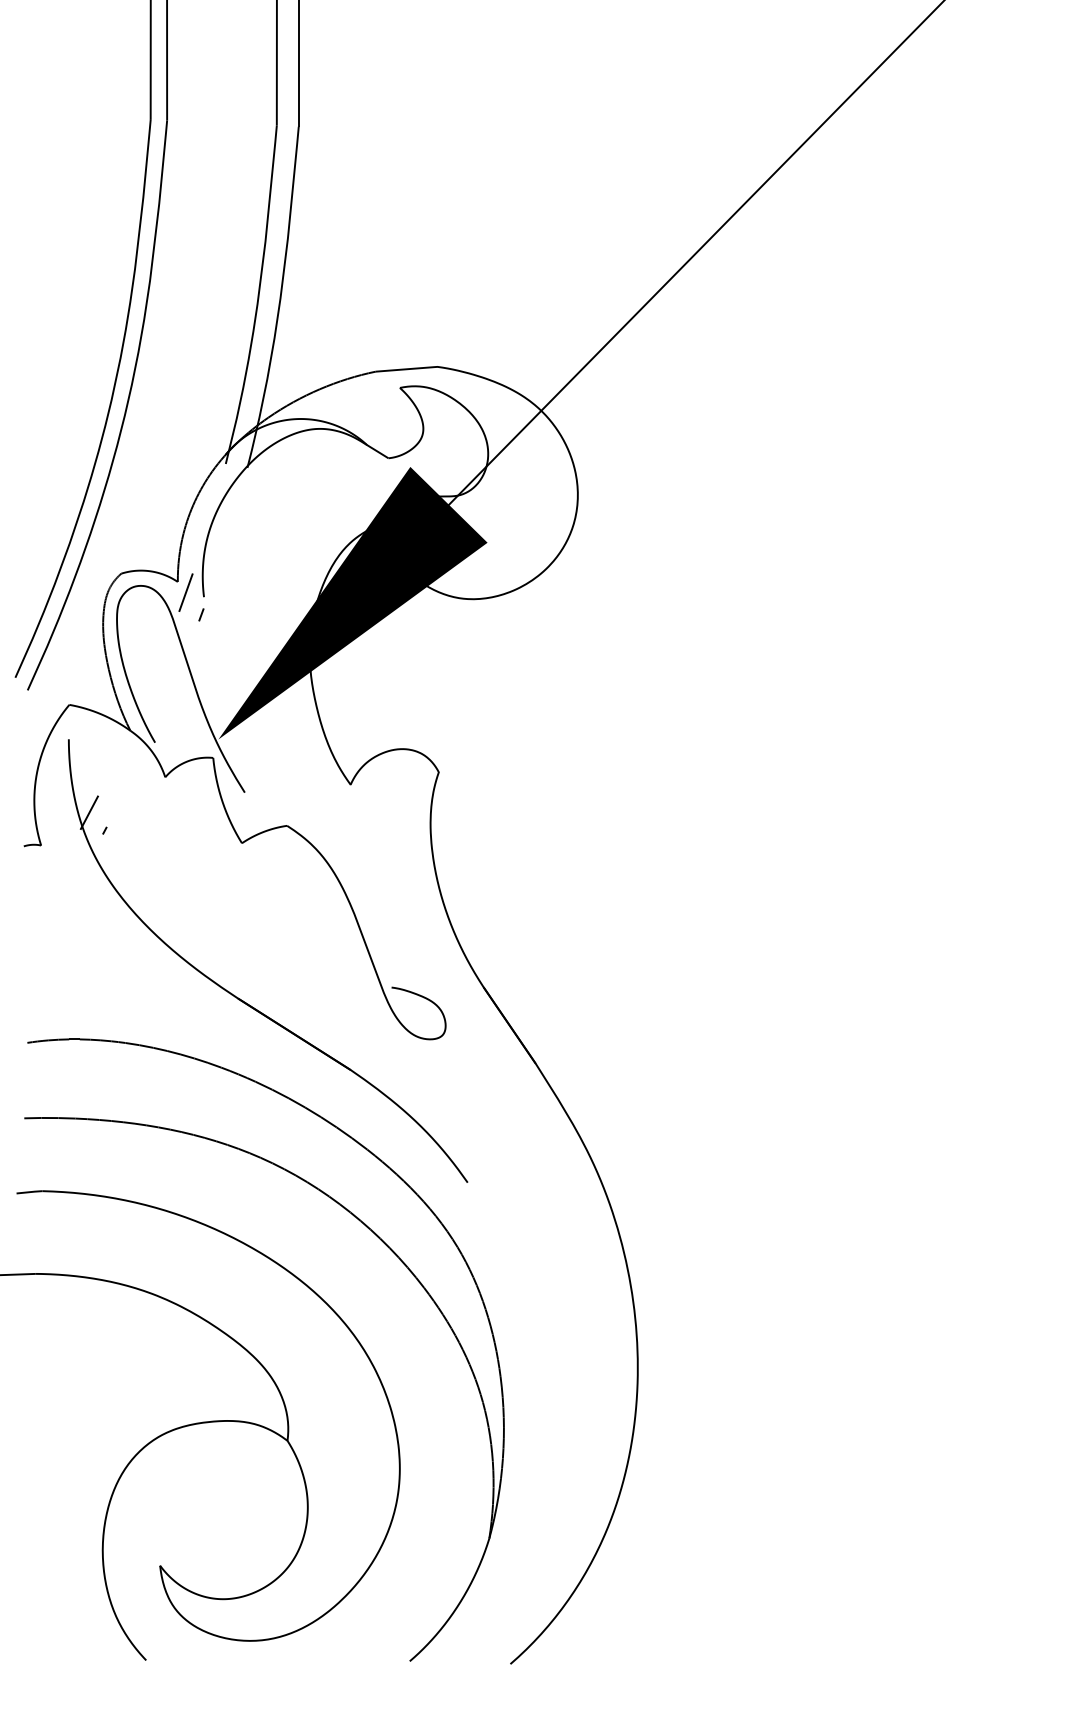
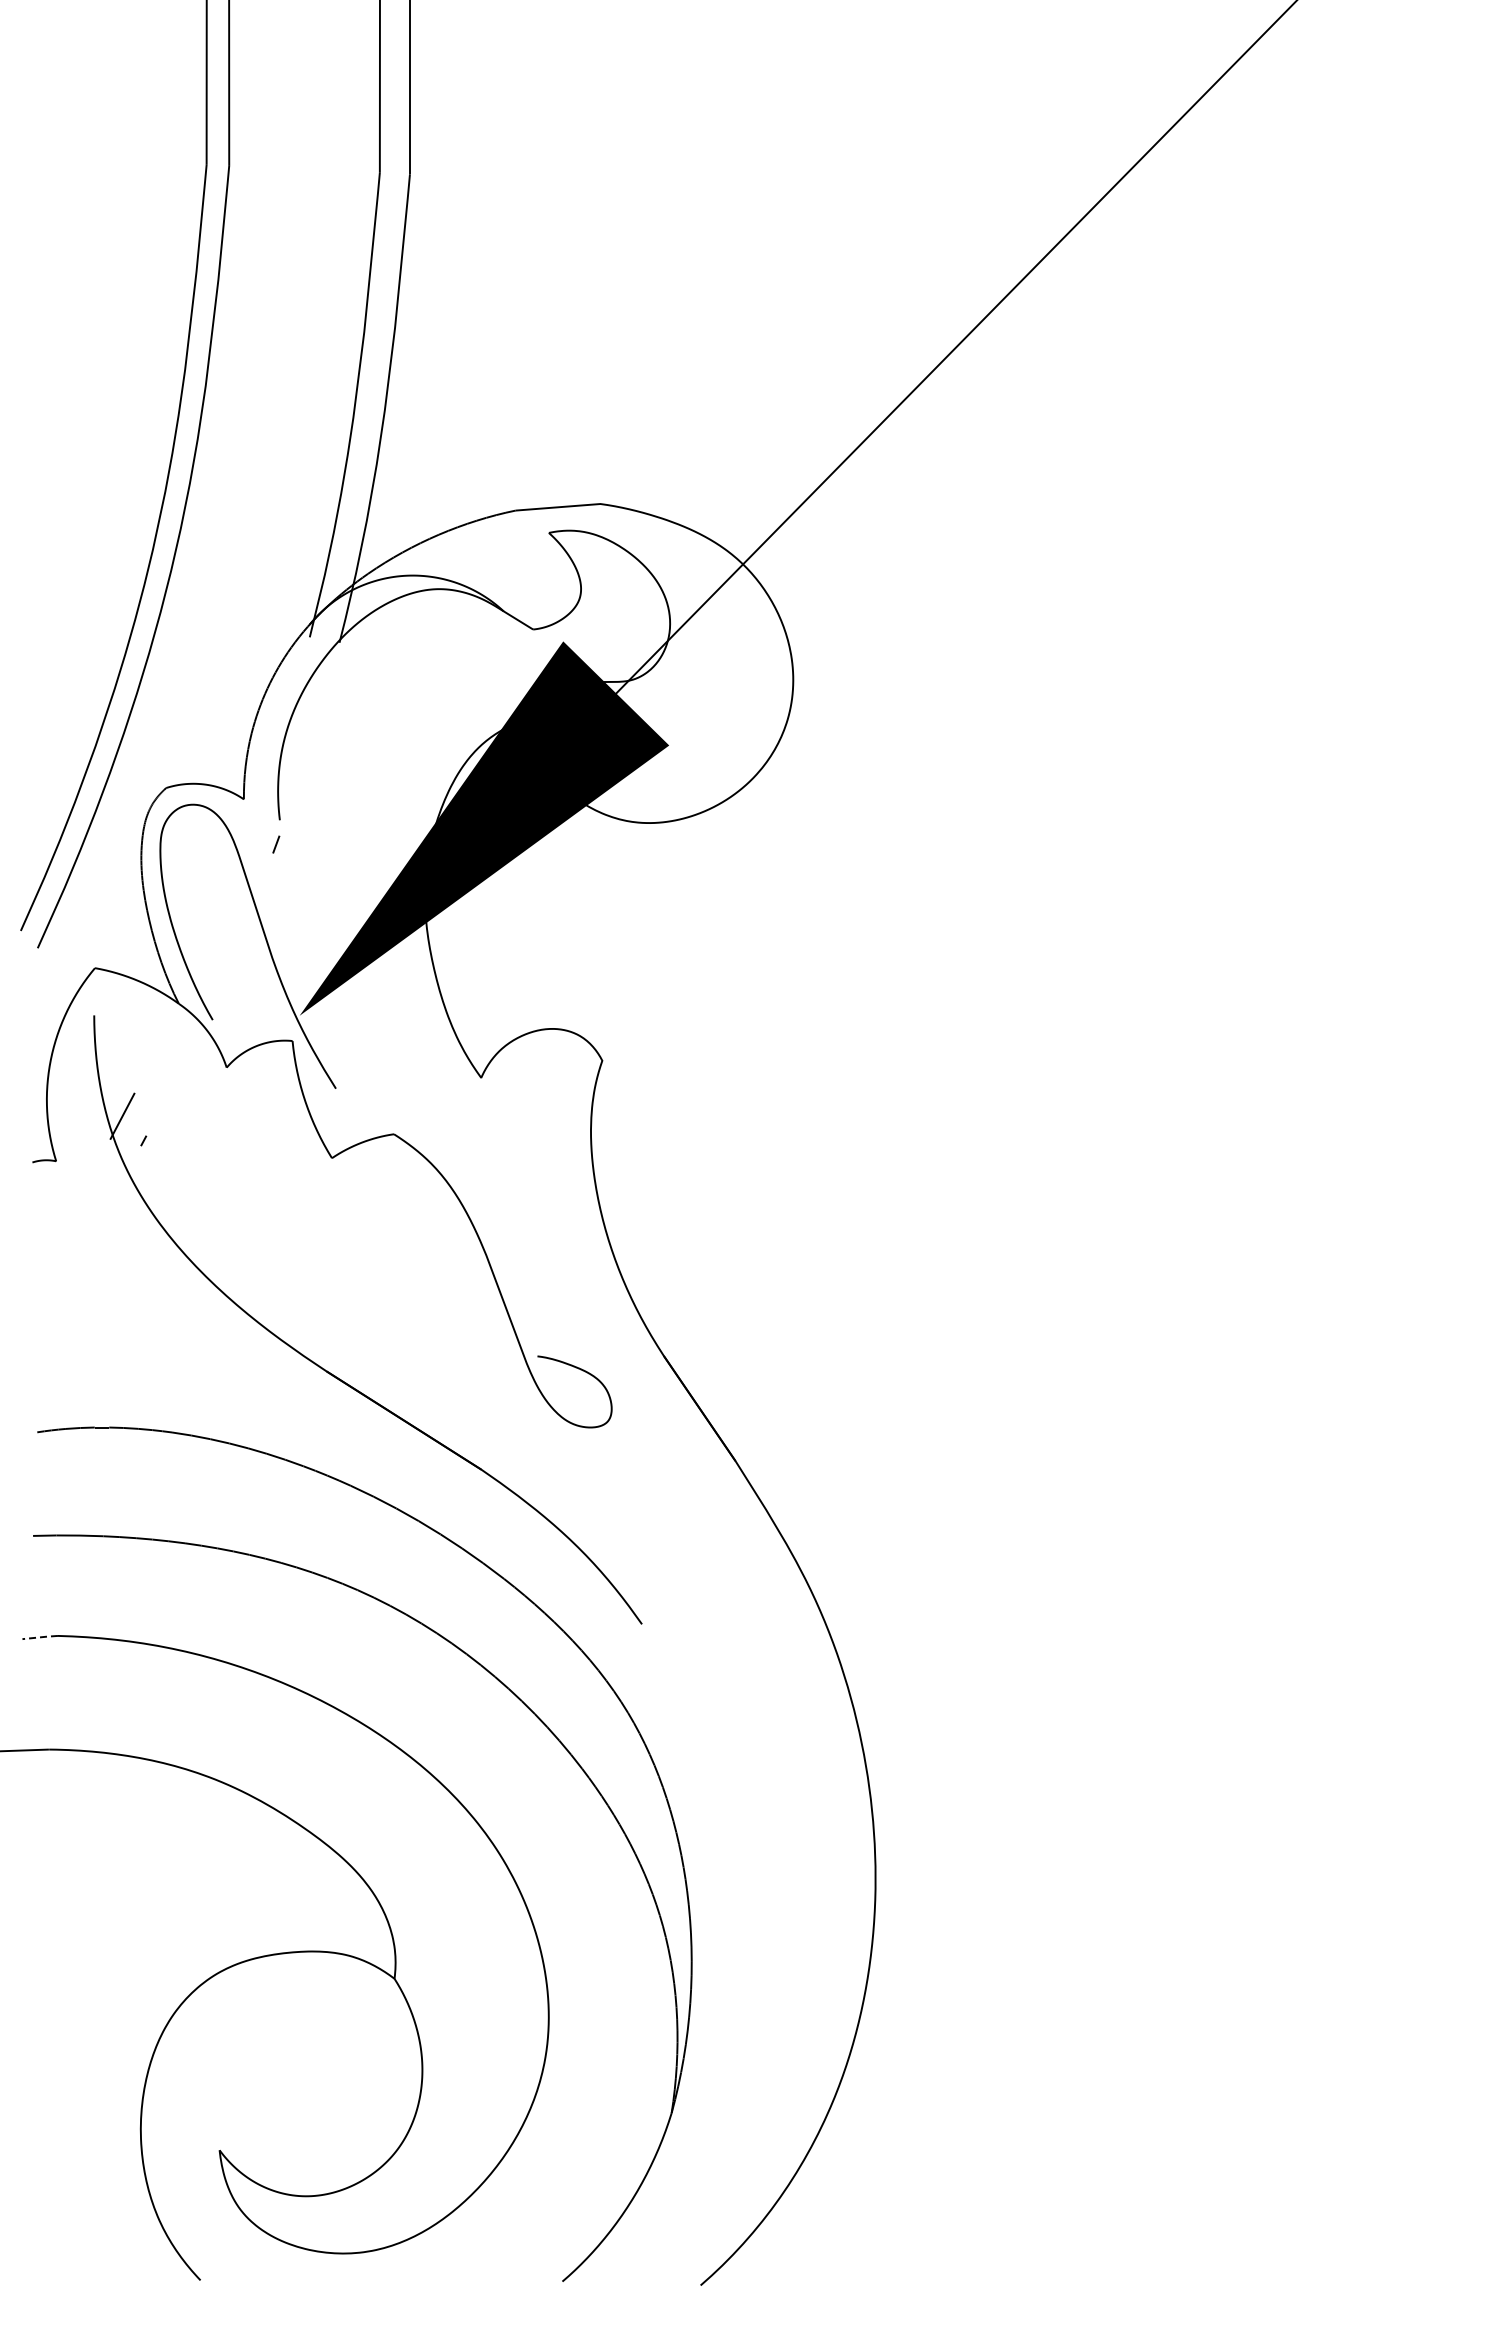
line: (186, 592) -> (255, 813), removed
line: (29, 1192) -> (40, 1637), solid -> dashed

